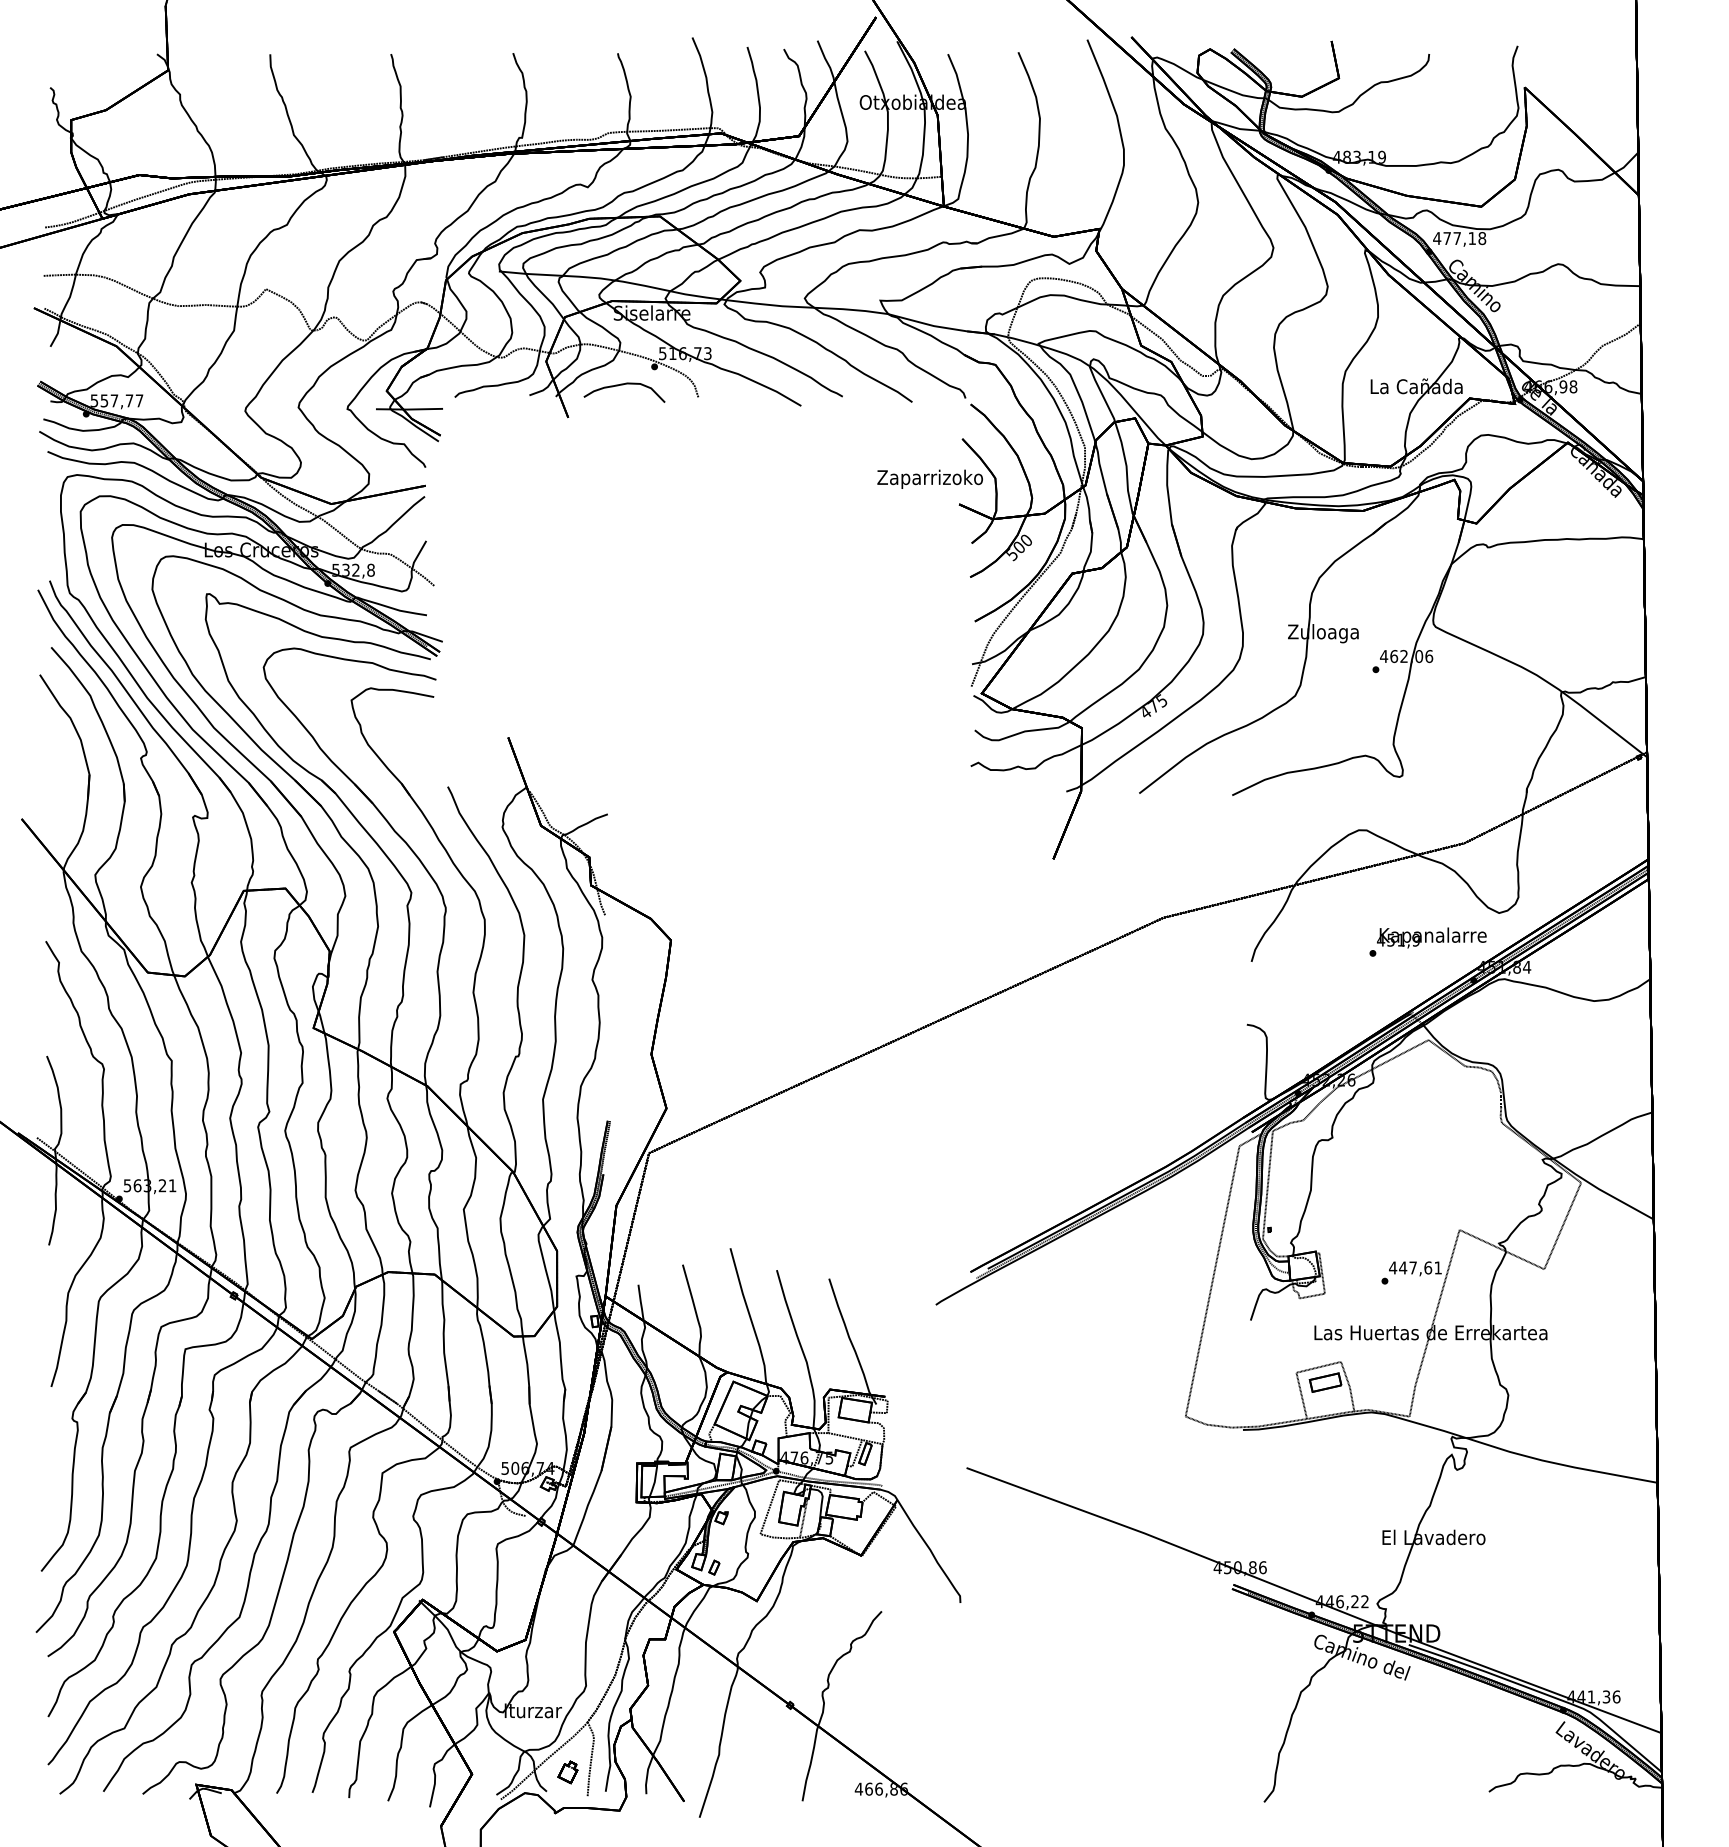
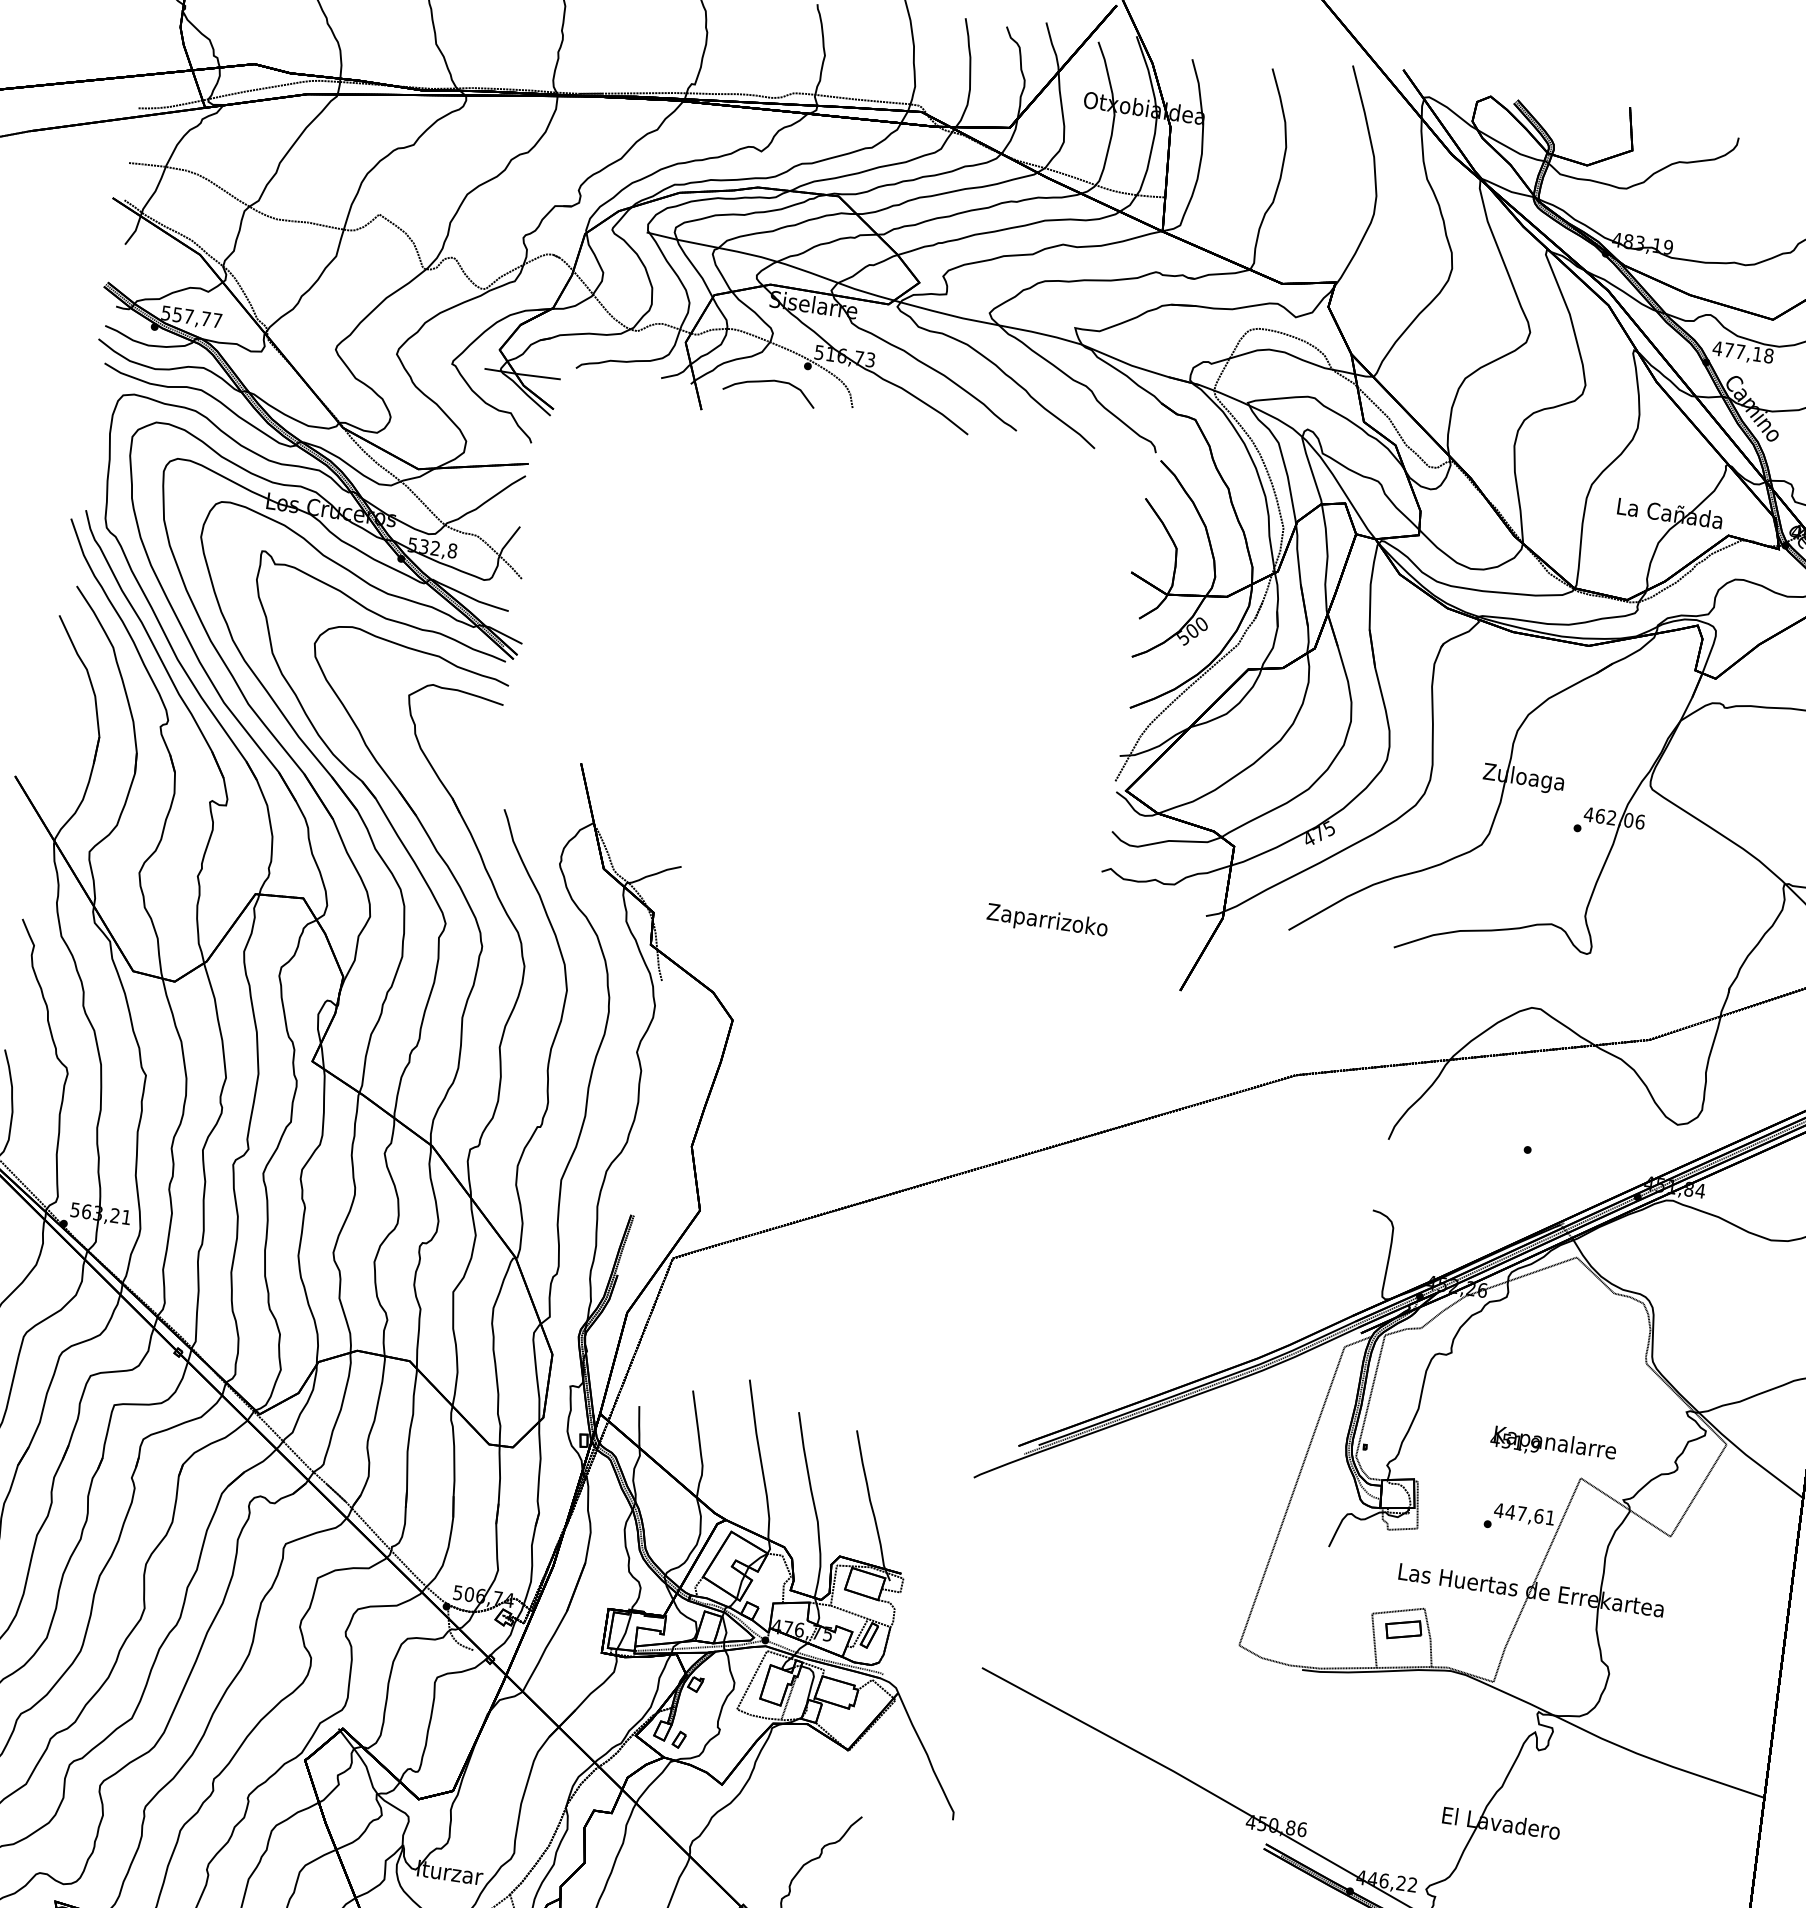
text: (929, 478) -> (1046, 920), moved
text: (1431, 937) -> (1553, 1444), moved

